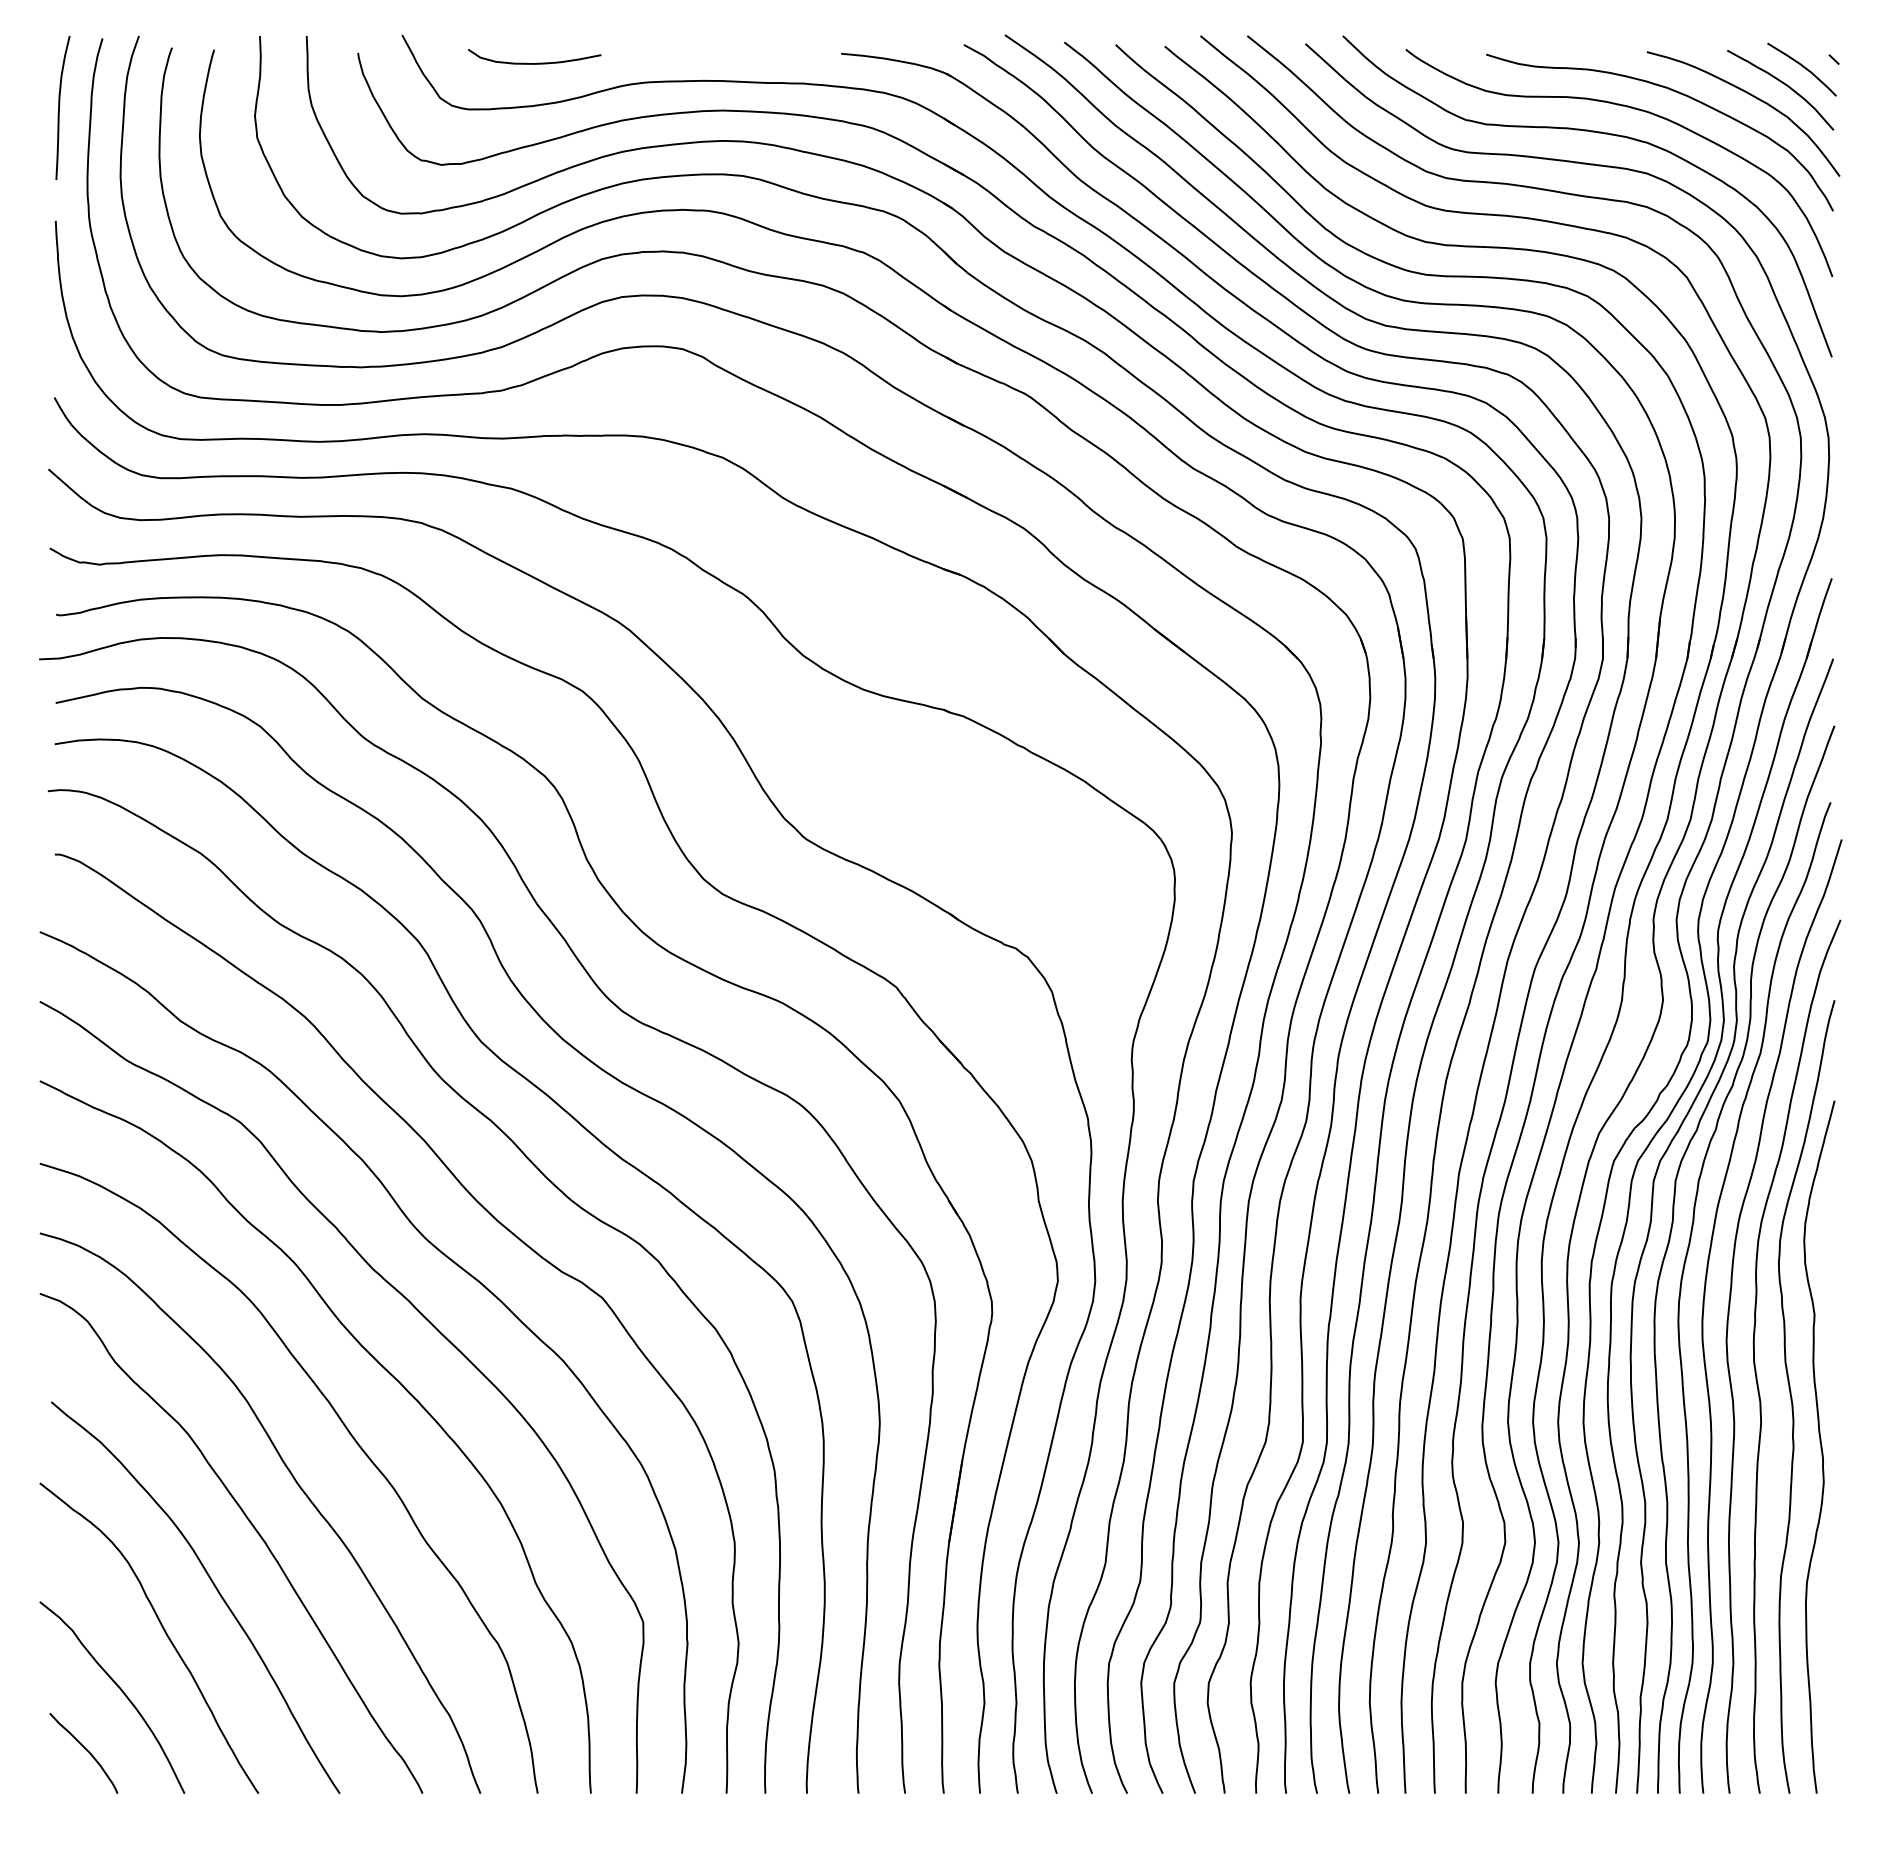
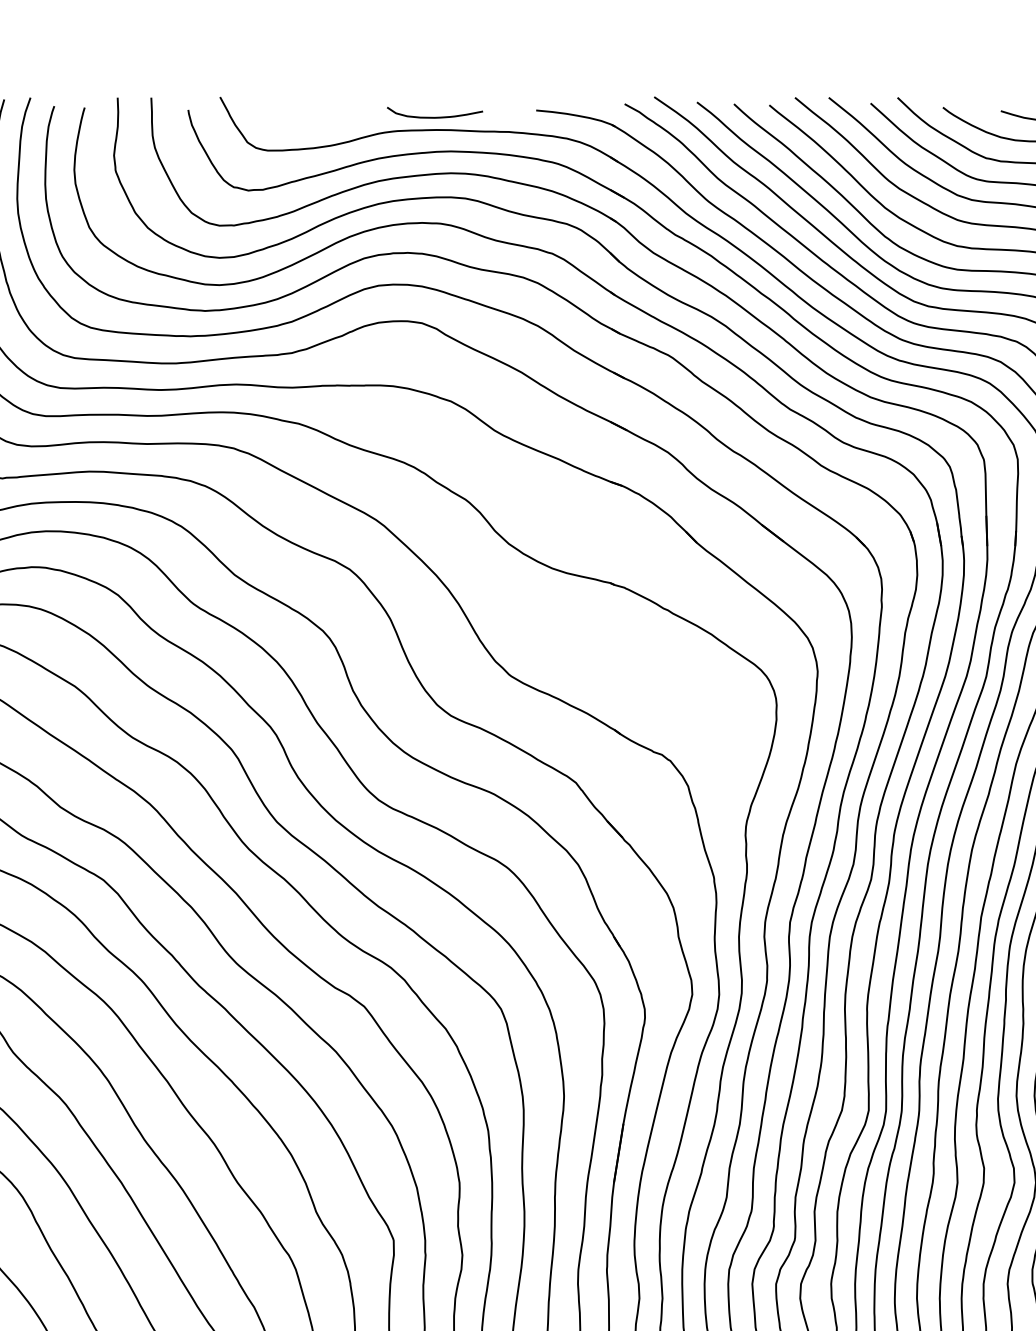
curve: (537, 62) -> (437, 116), moved

